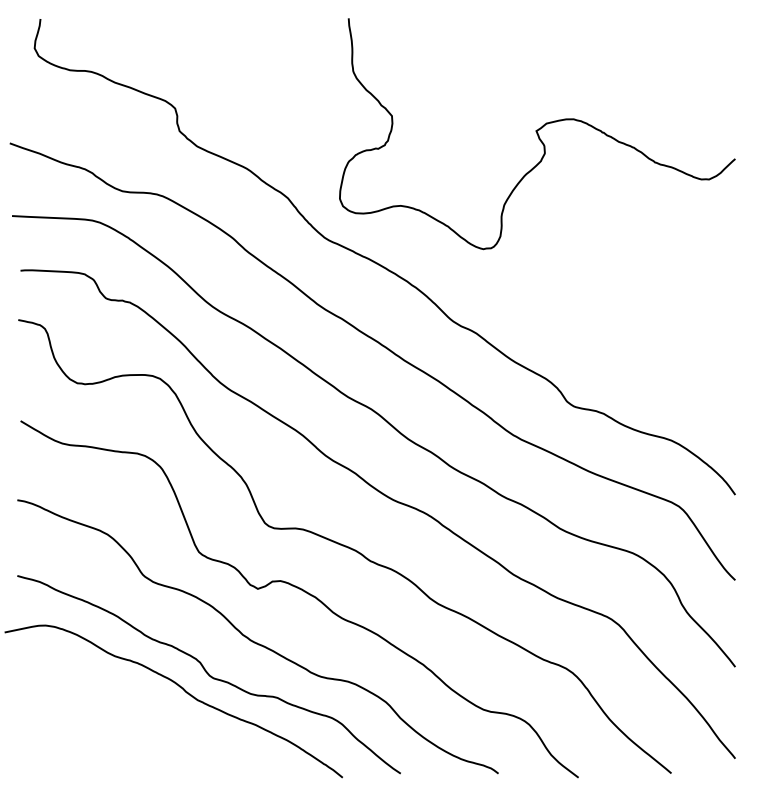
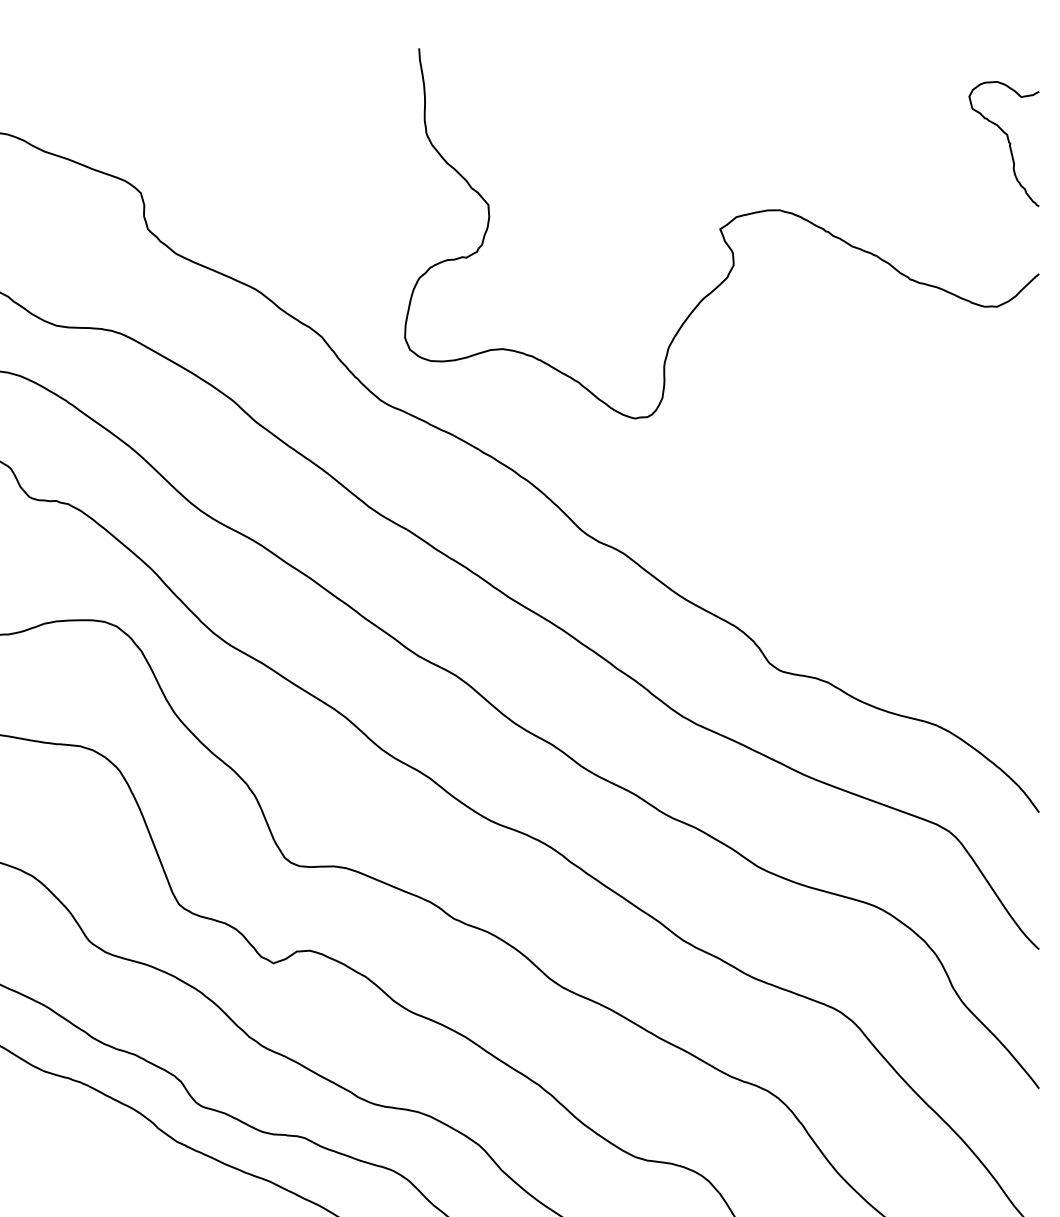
curve: (715, 77) -> (1007, 143), added

